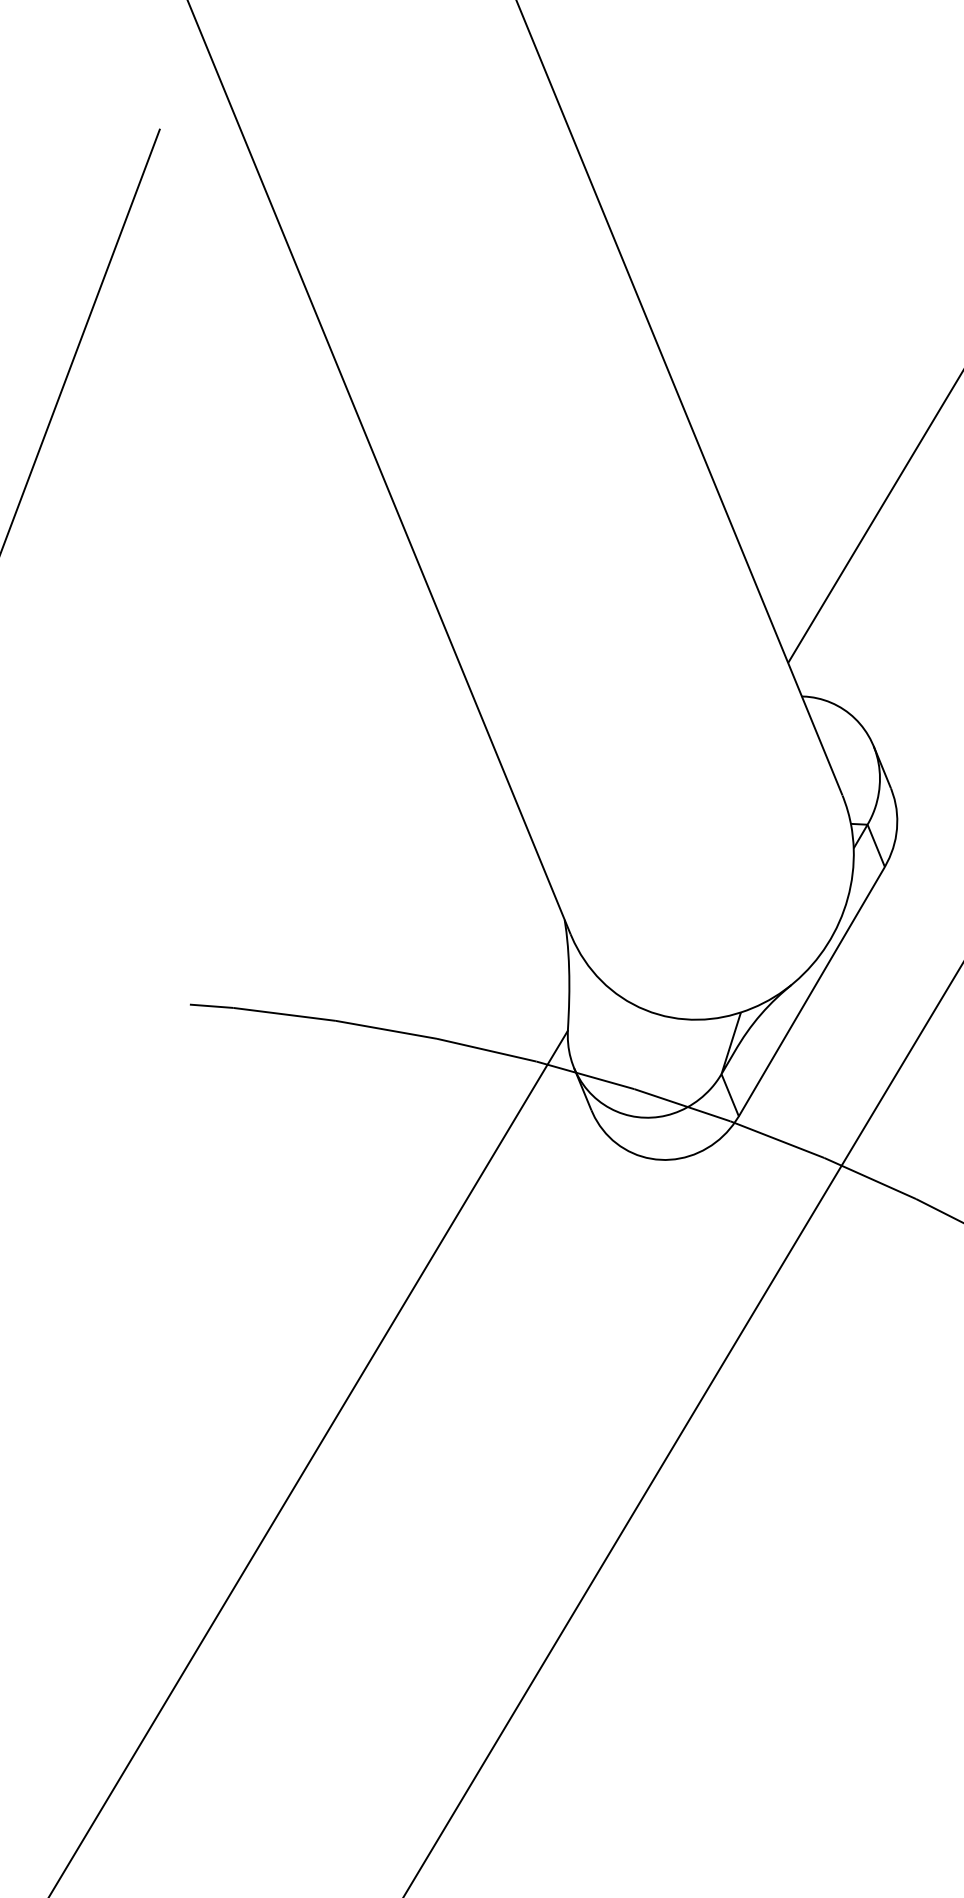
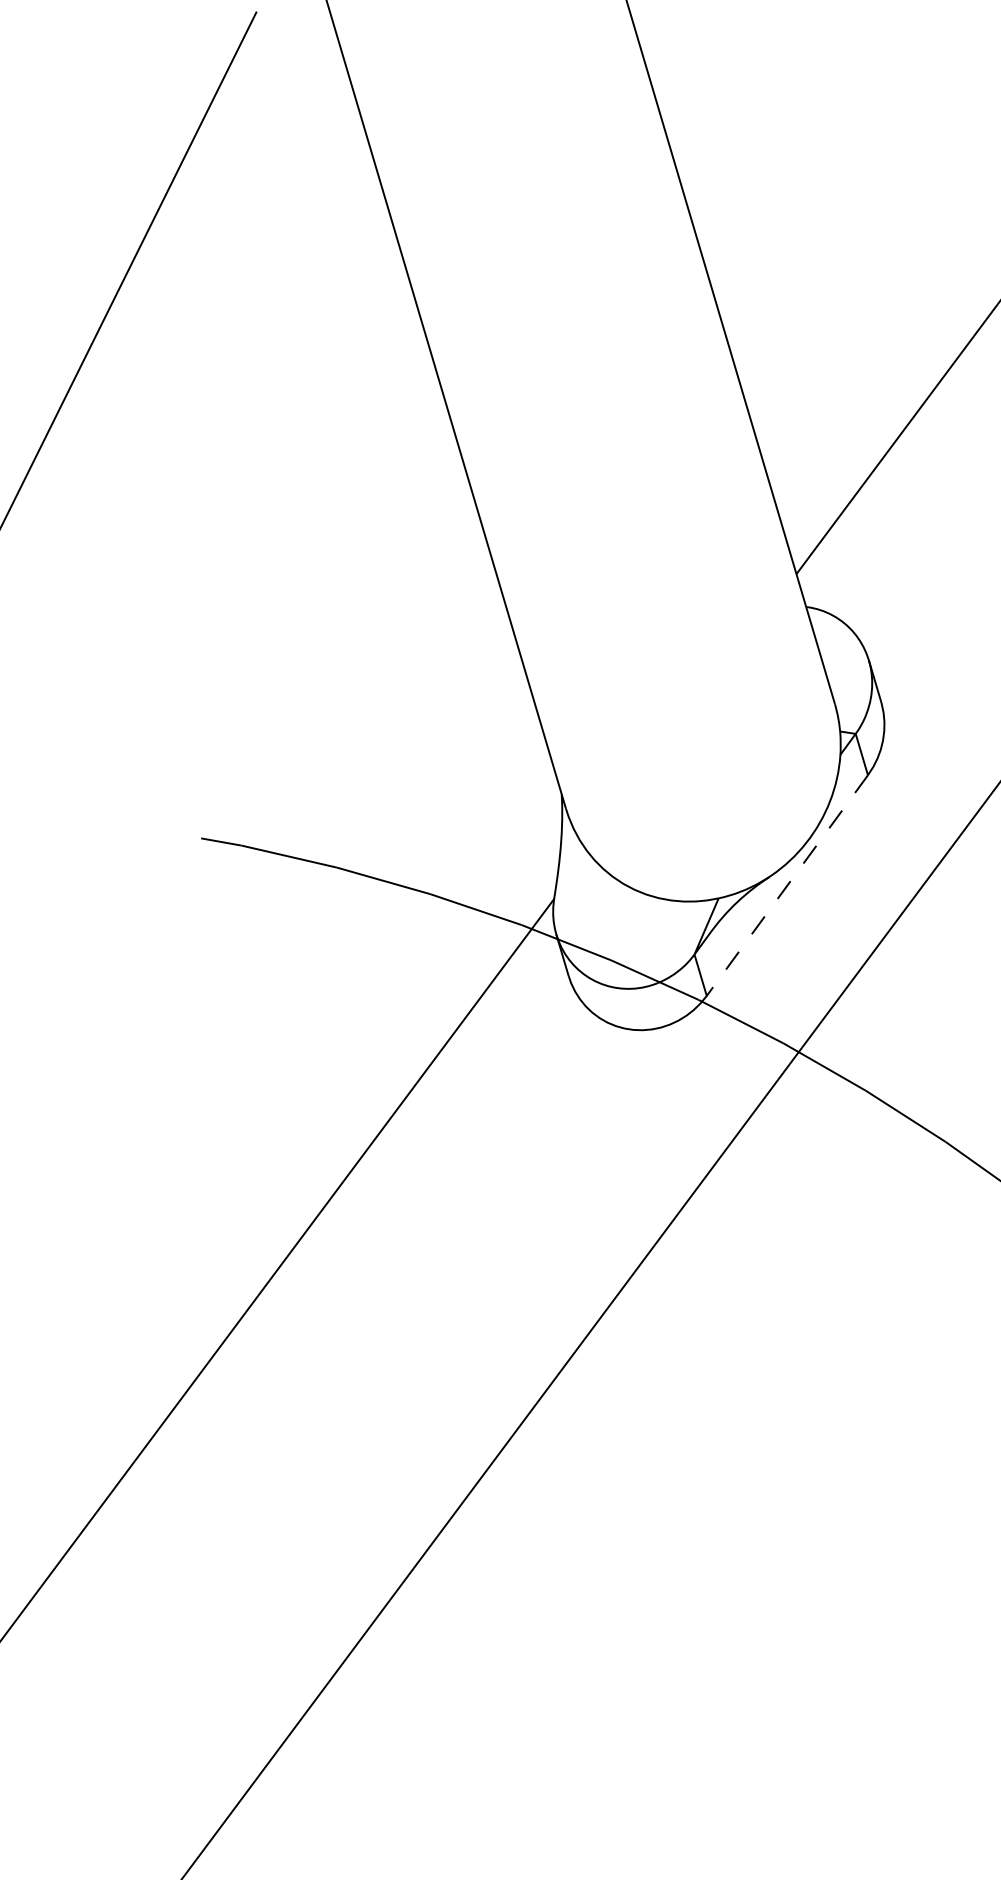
line: (811, 991) -> (787, 885), solid -> dashed

